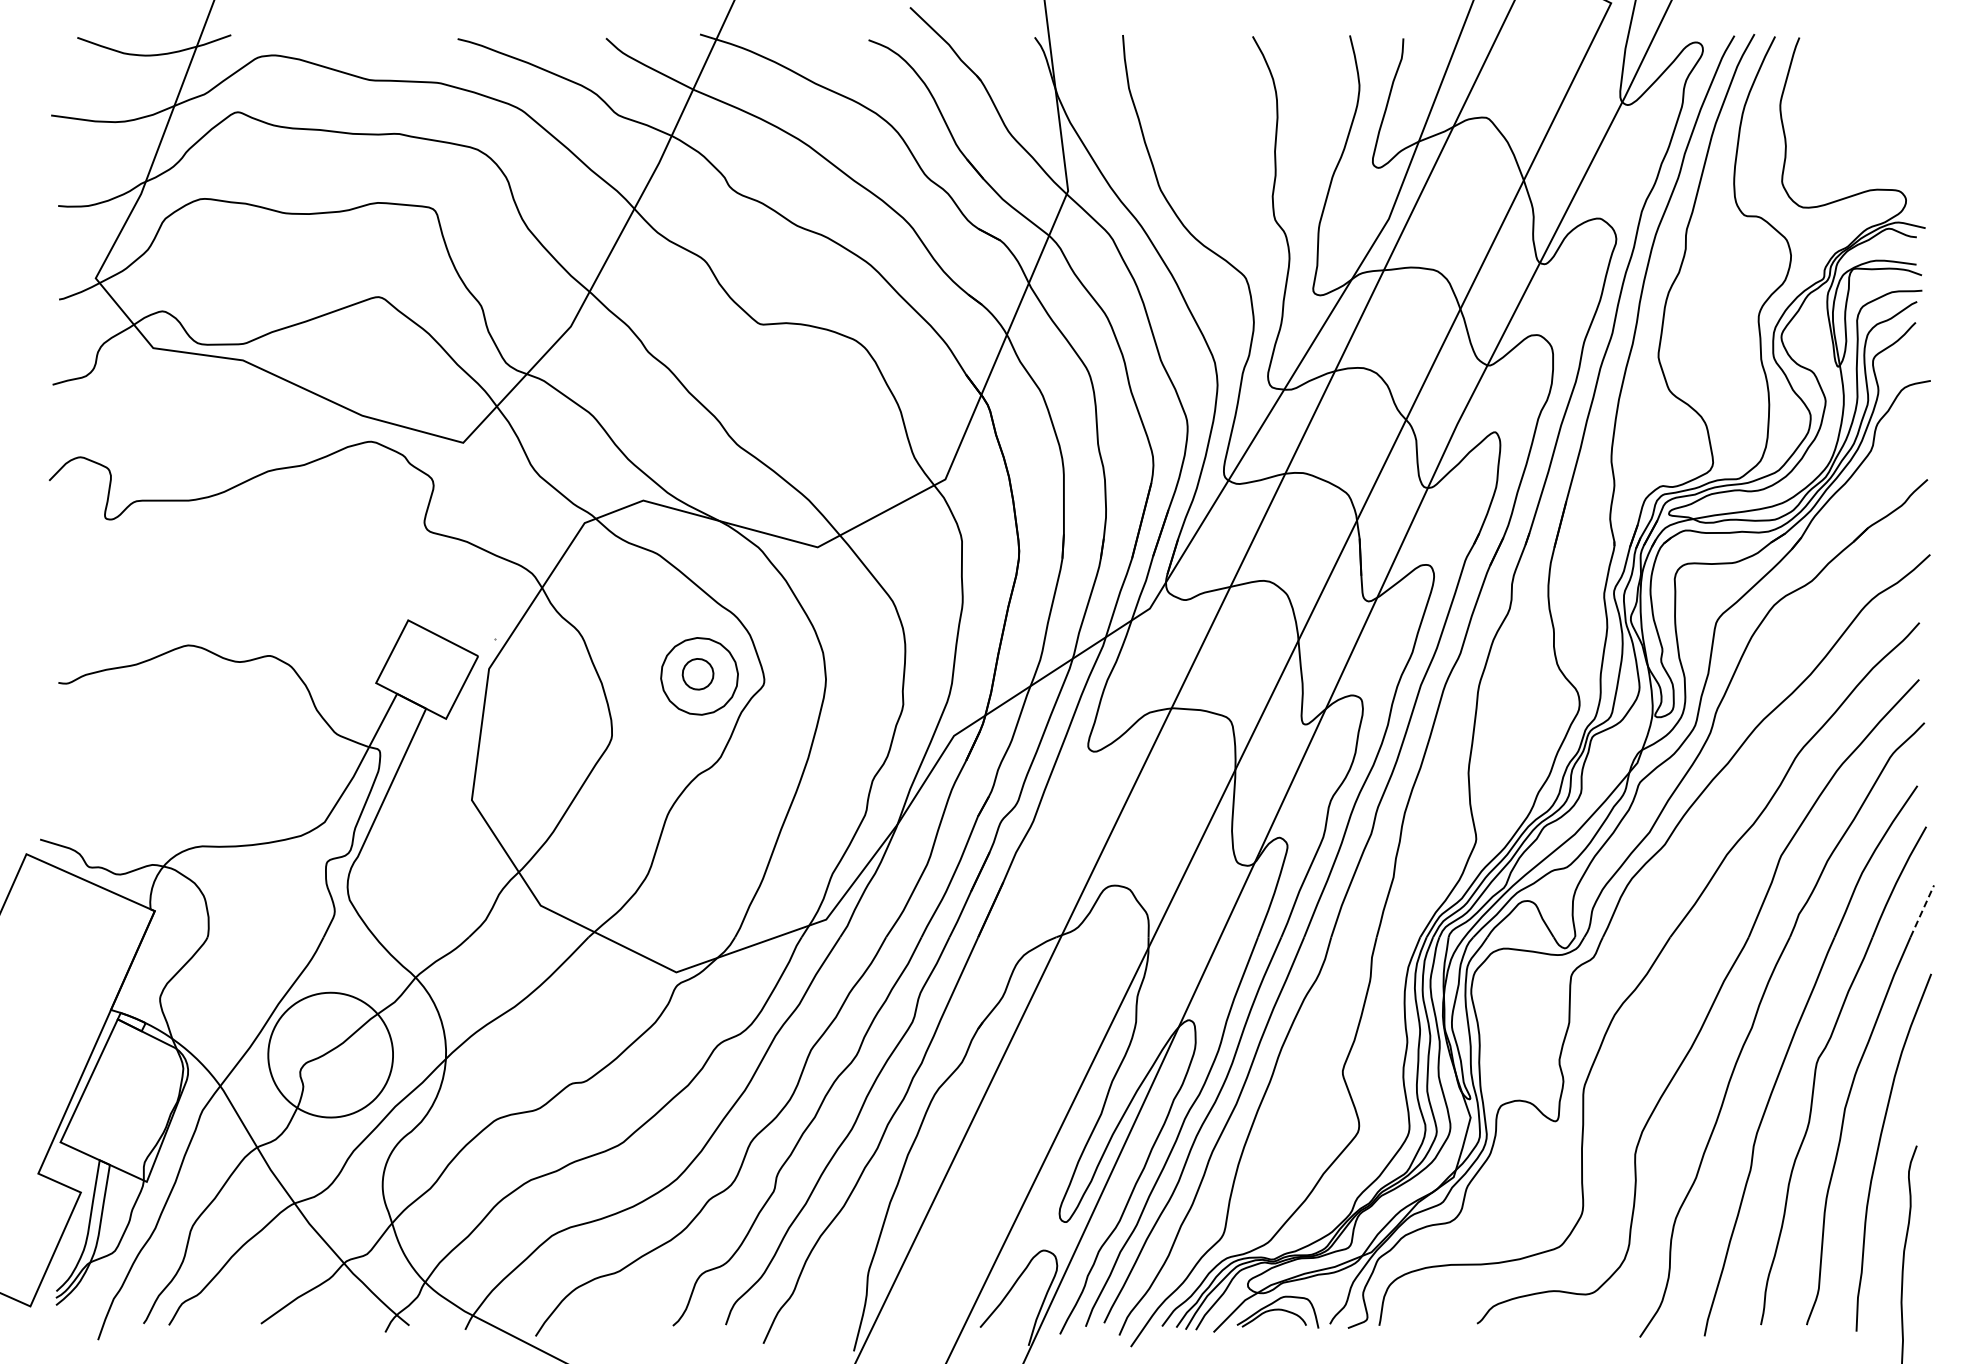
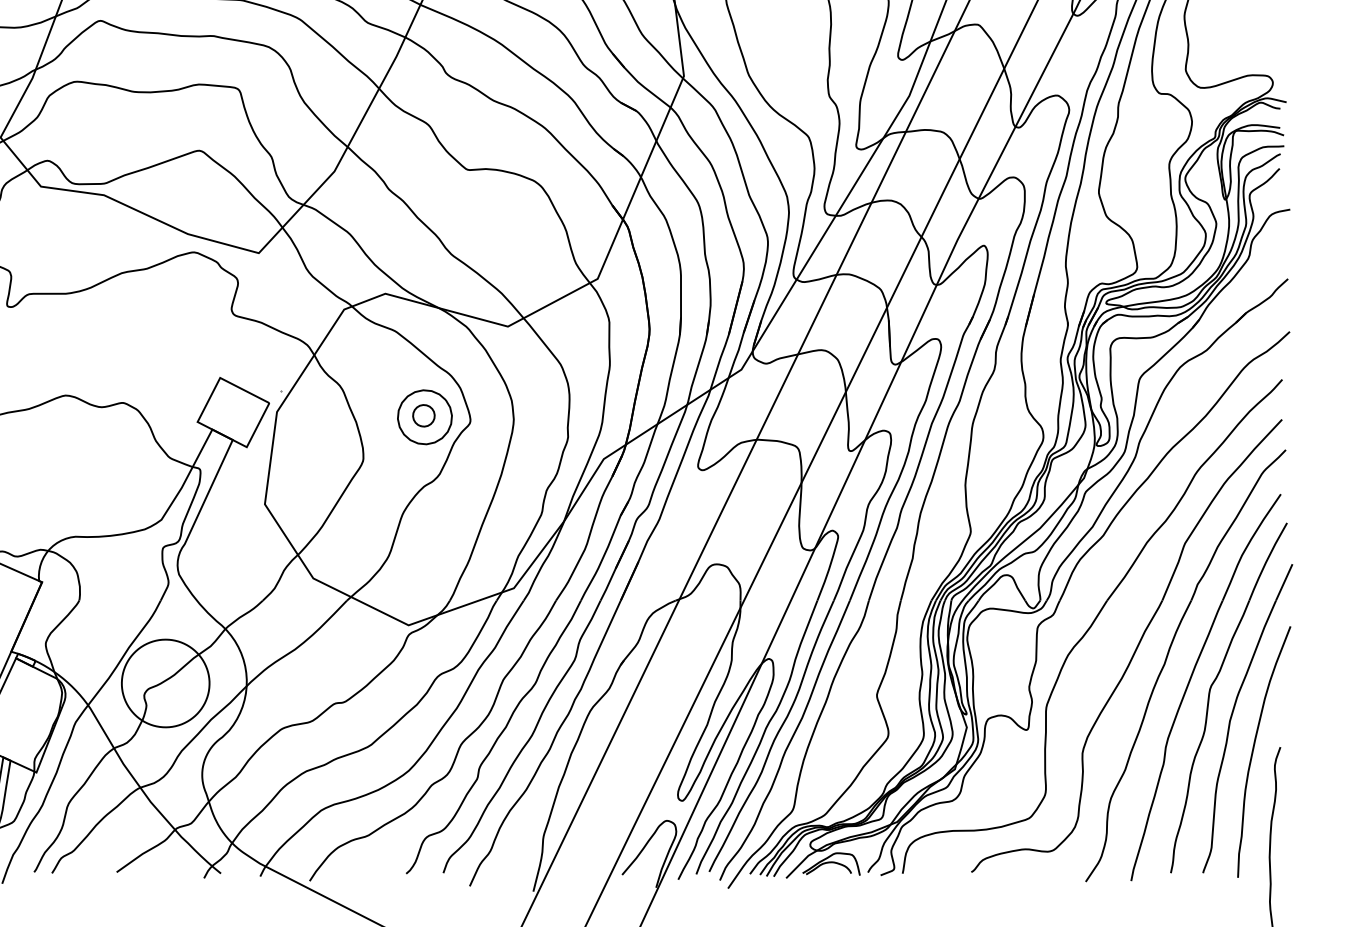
line: (1922, 910) -> (1284, 581), dashed -> solid

